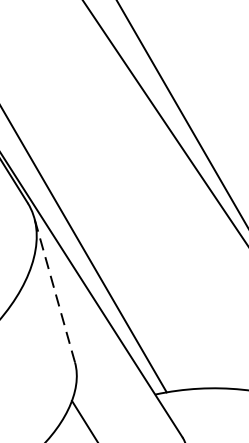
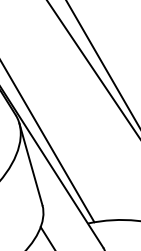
line: (53, 290) -> (30, 164), dashed -> solid

